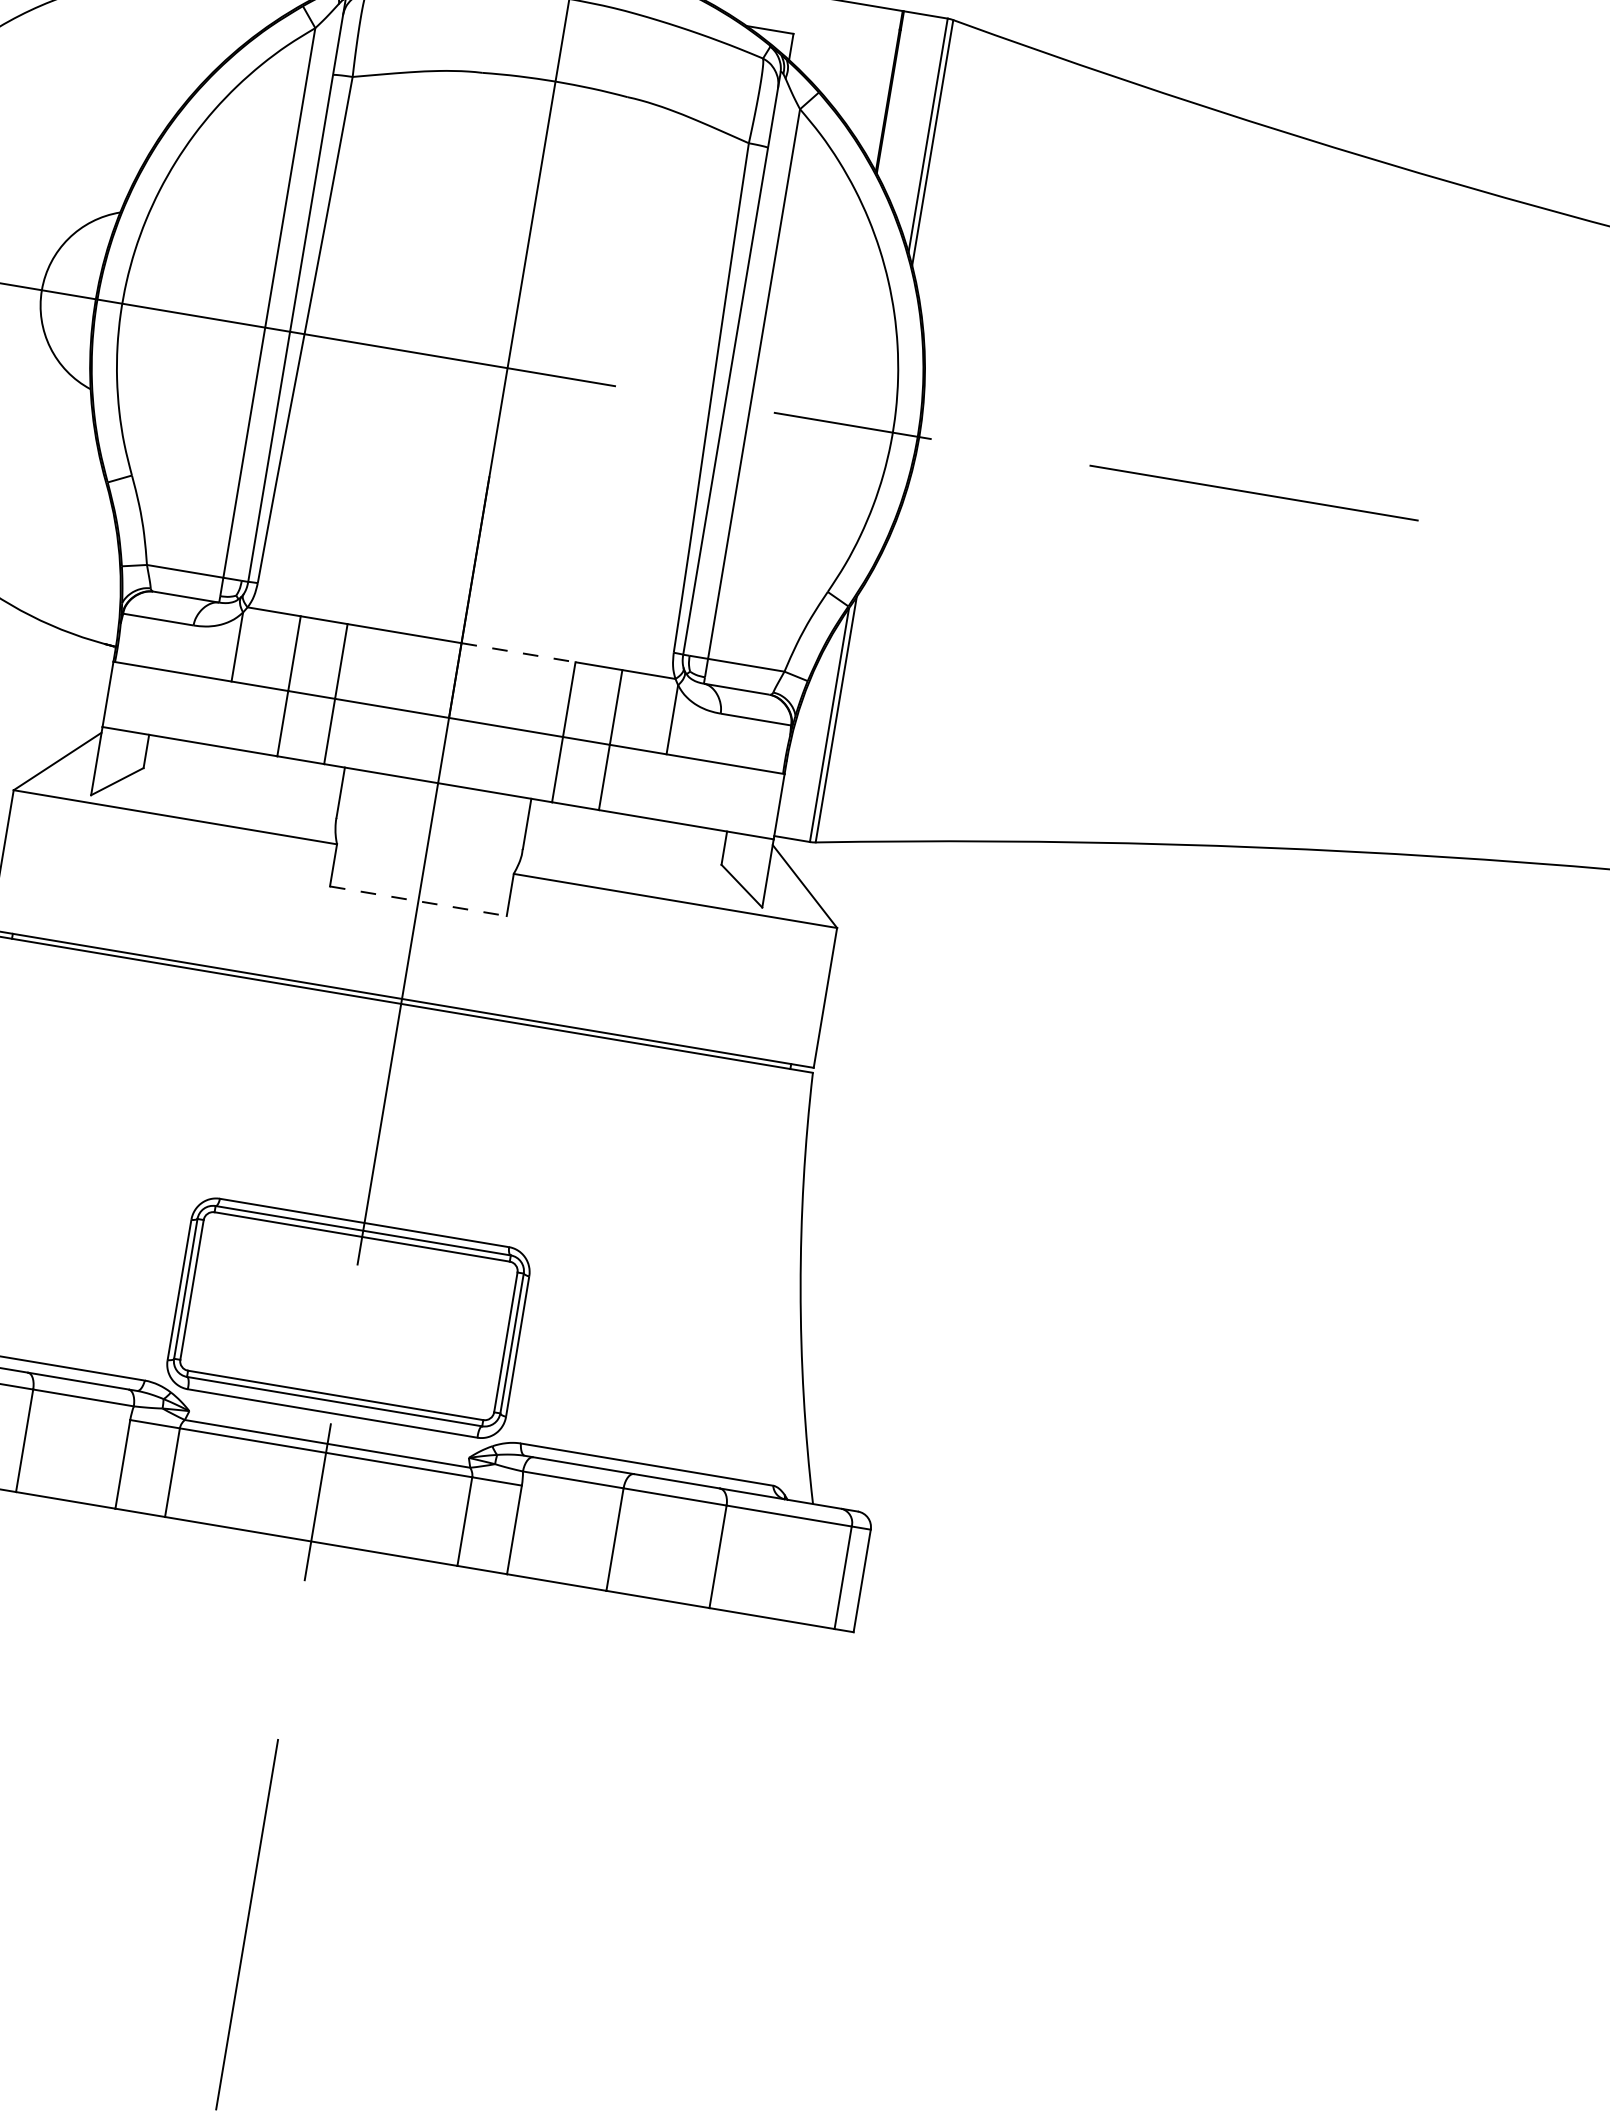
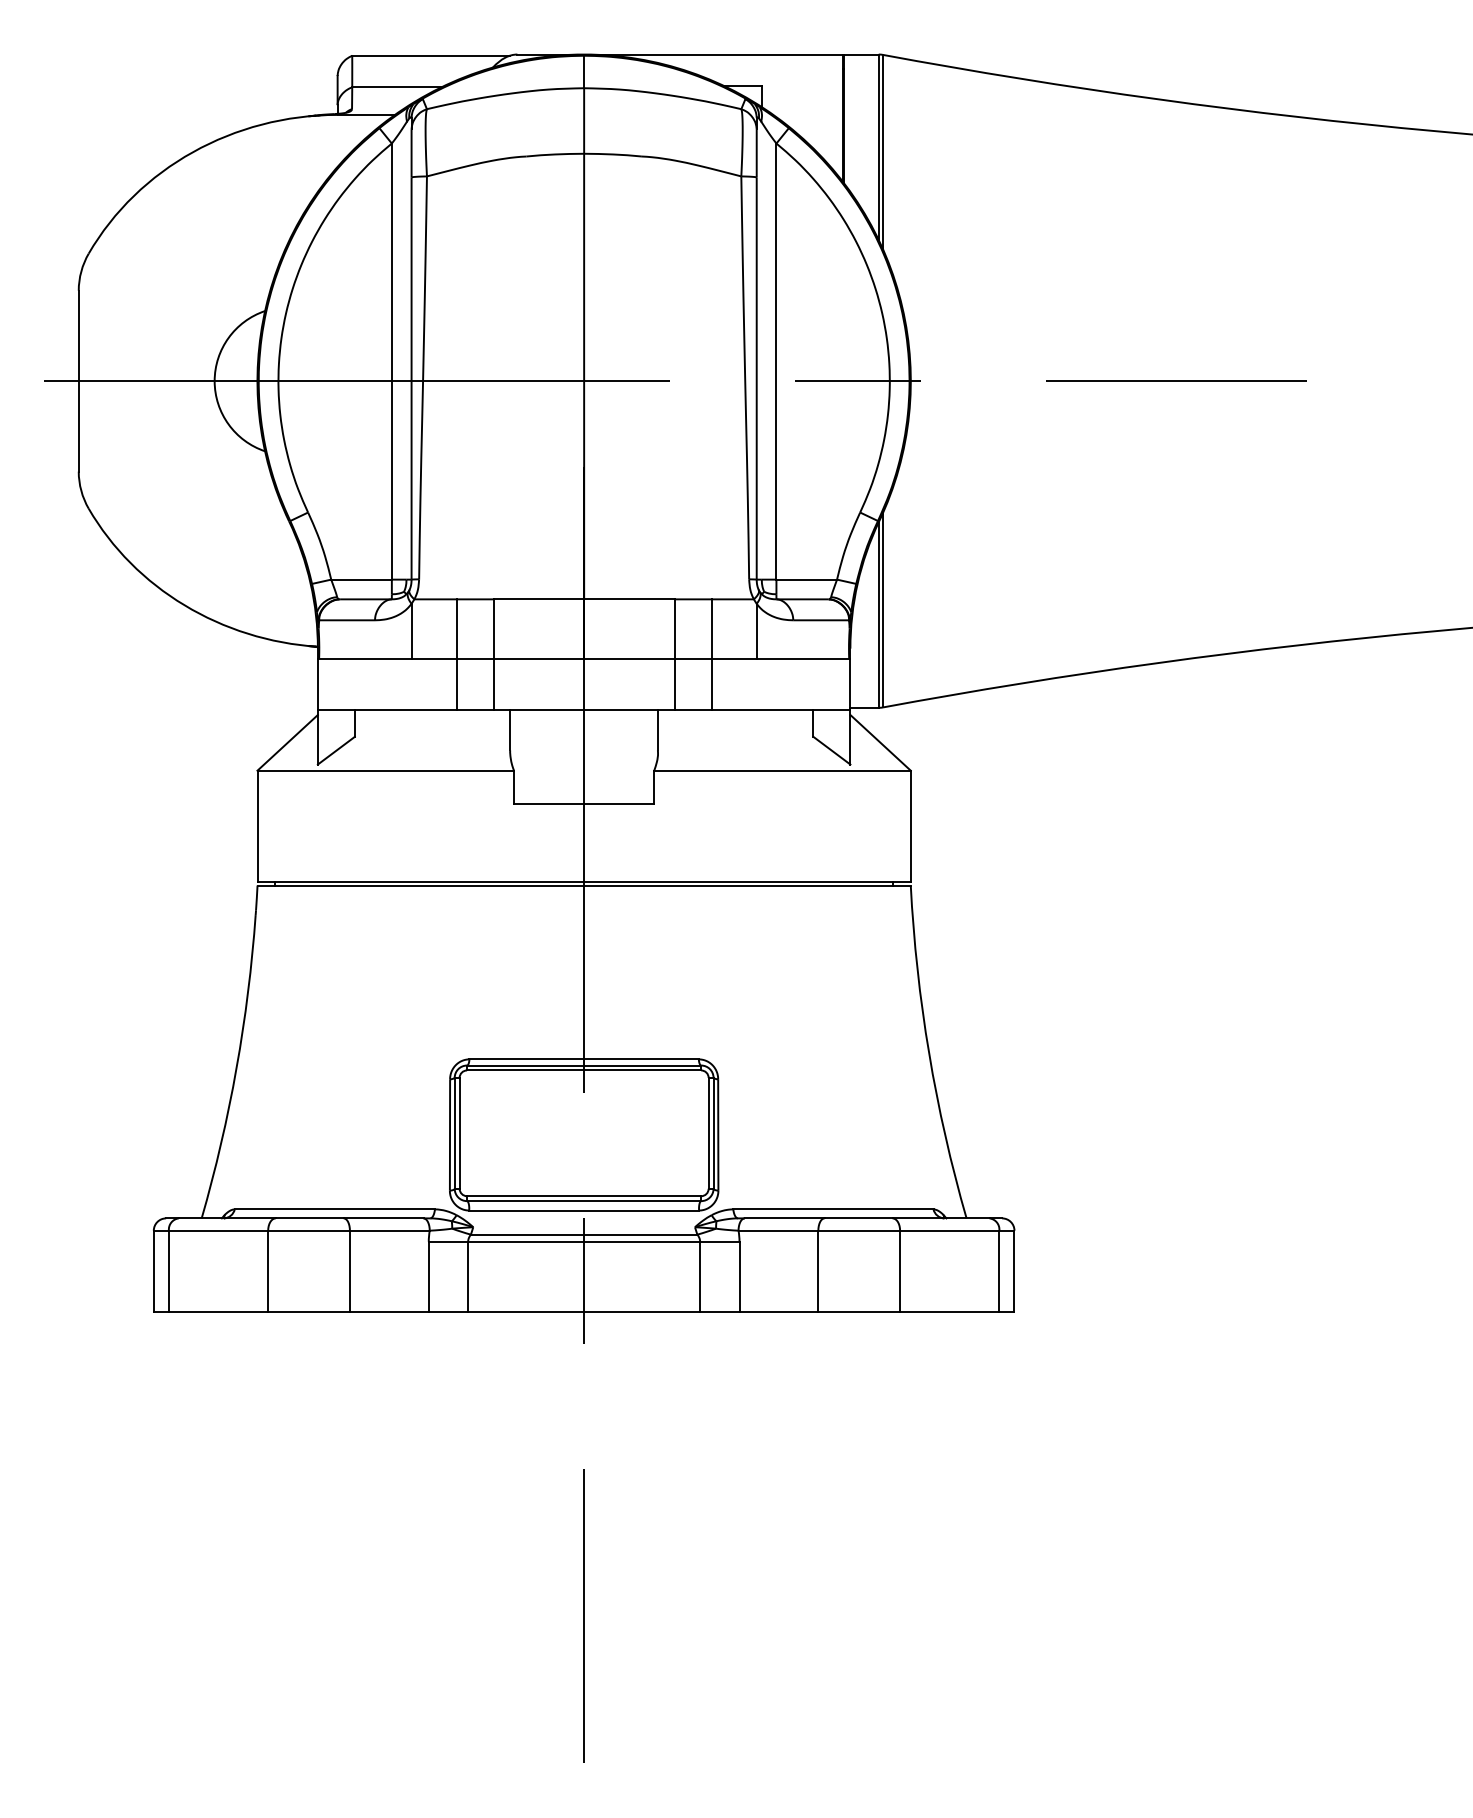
line: (518, 652) -> (629, 599), dashed -> solid
line: (418, 901) -> (584, 804), dashed -> solid

